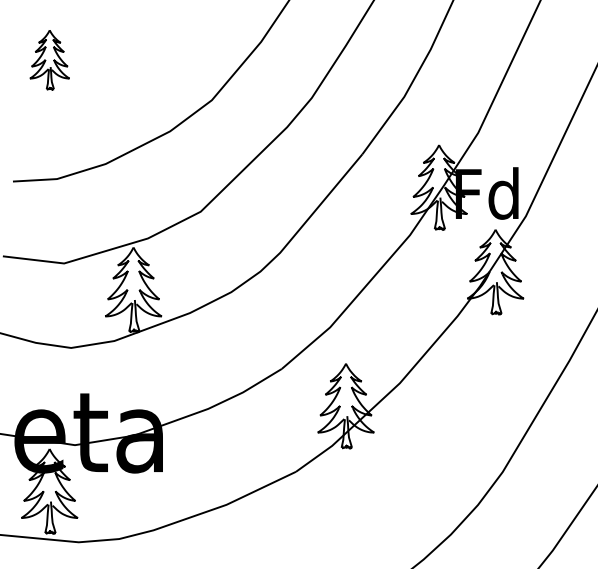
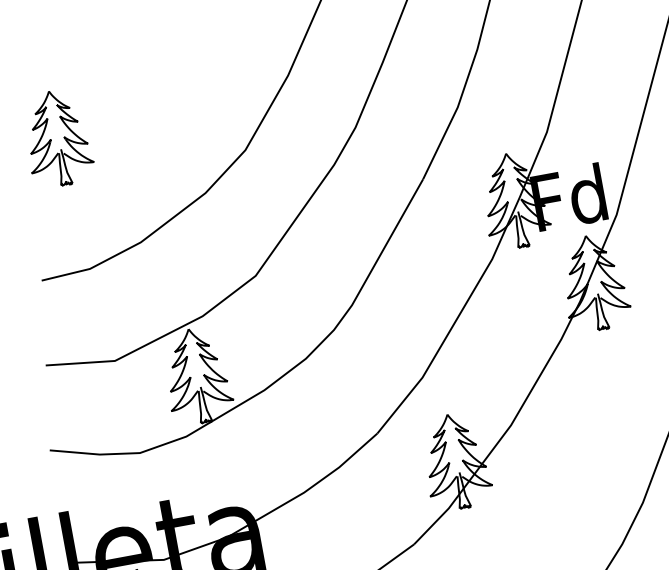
part: (49, 60) -> (57, 139), size x1.43

